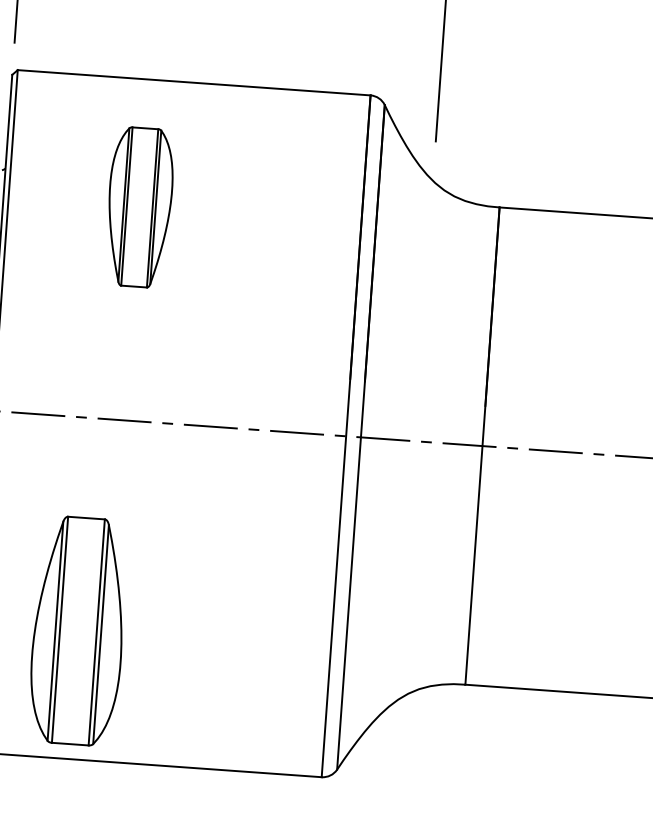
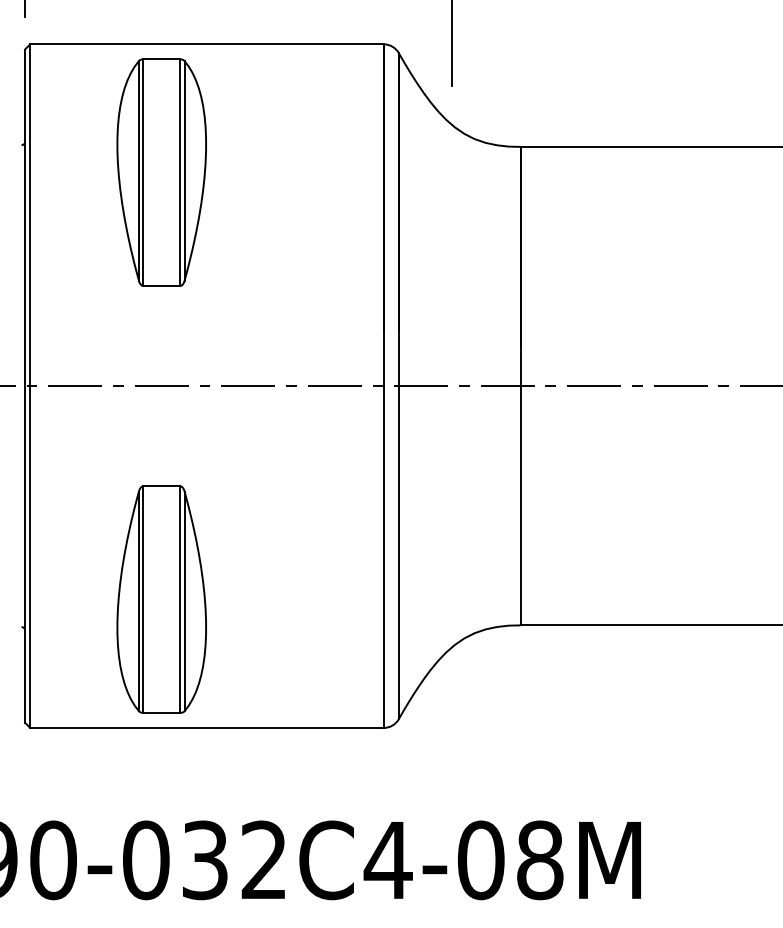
part: (139, 207) -> (161, 172), size x1.43
part: (78, 630) -> (161, 599), moved

